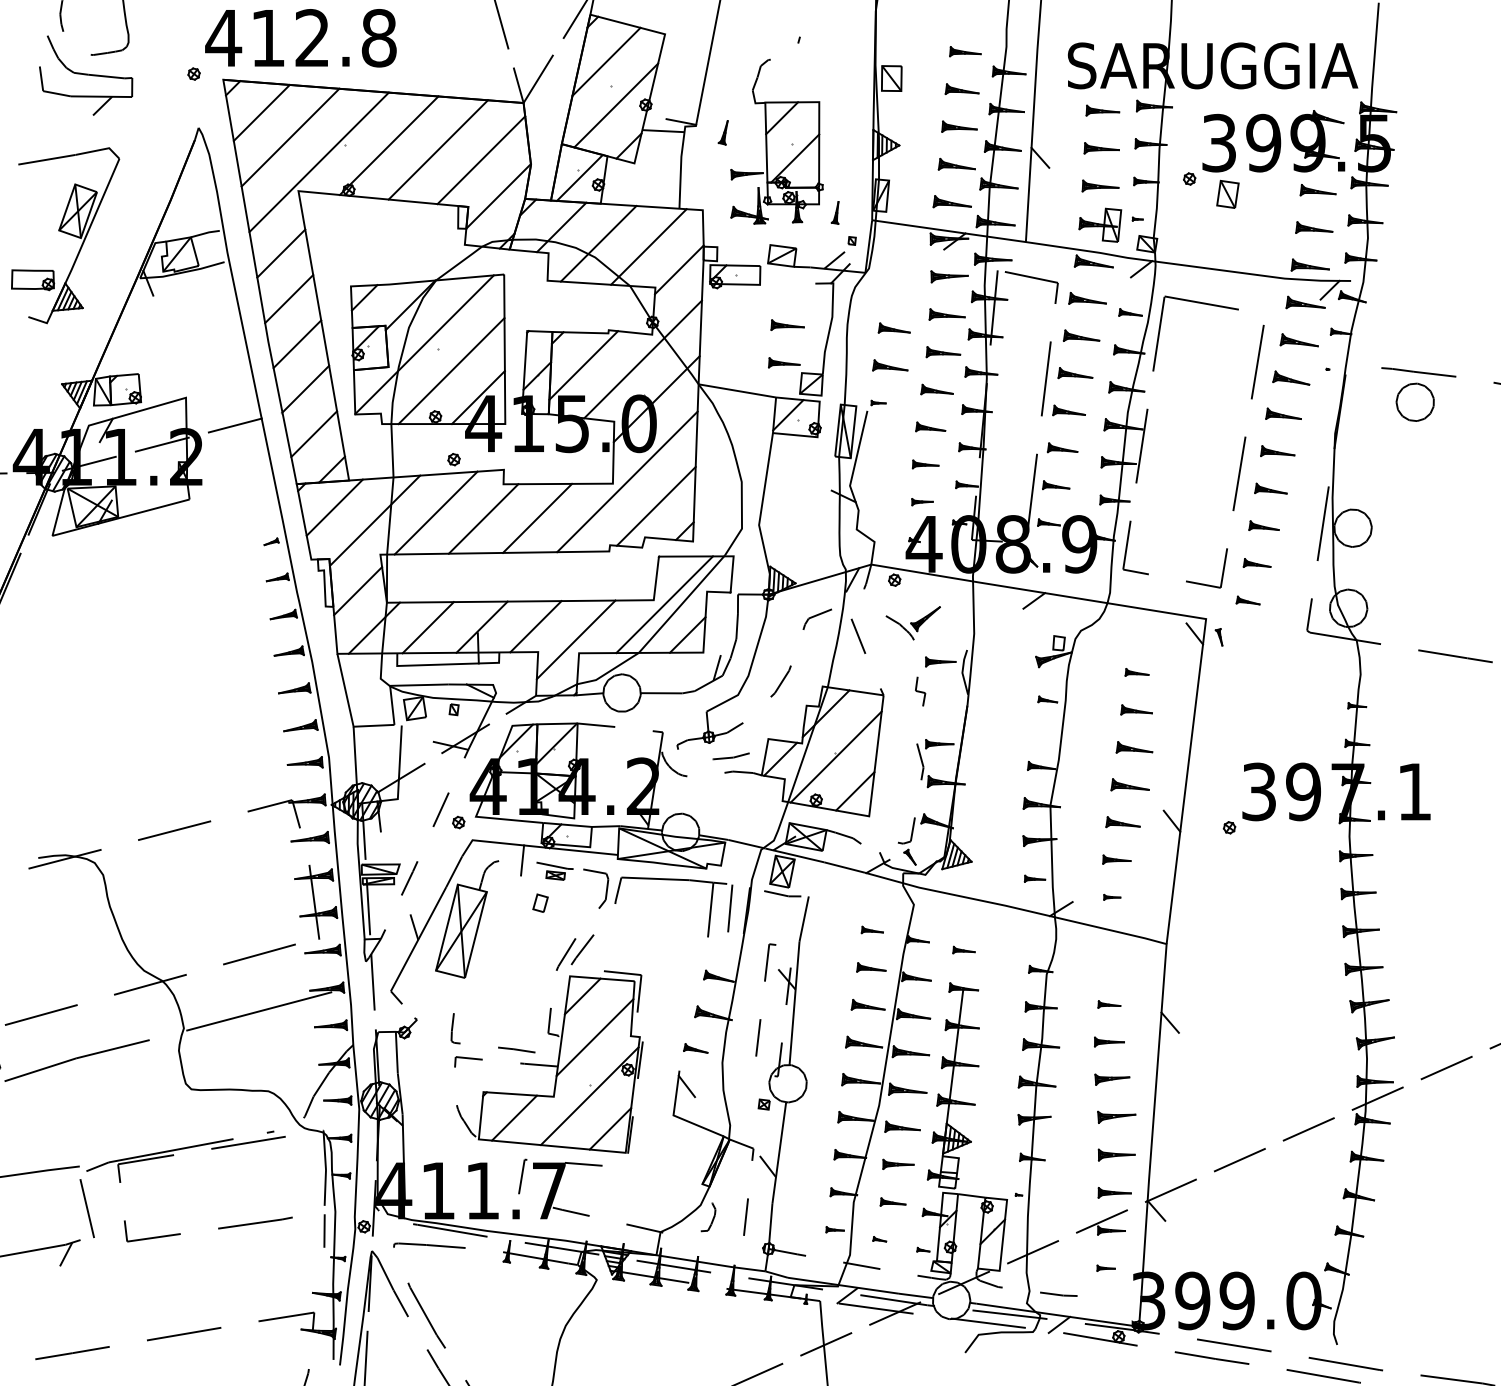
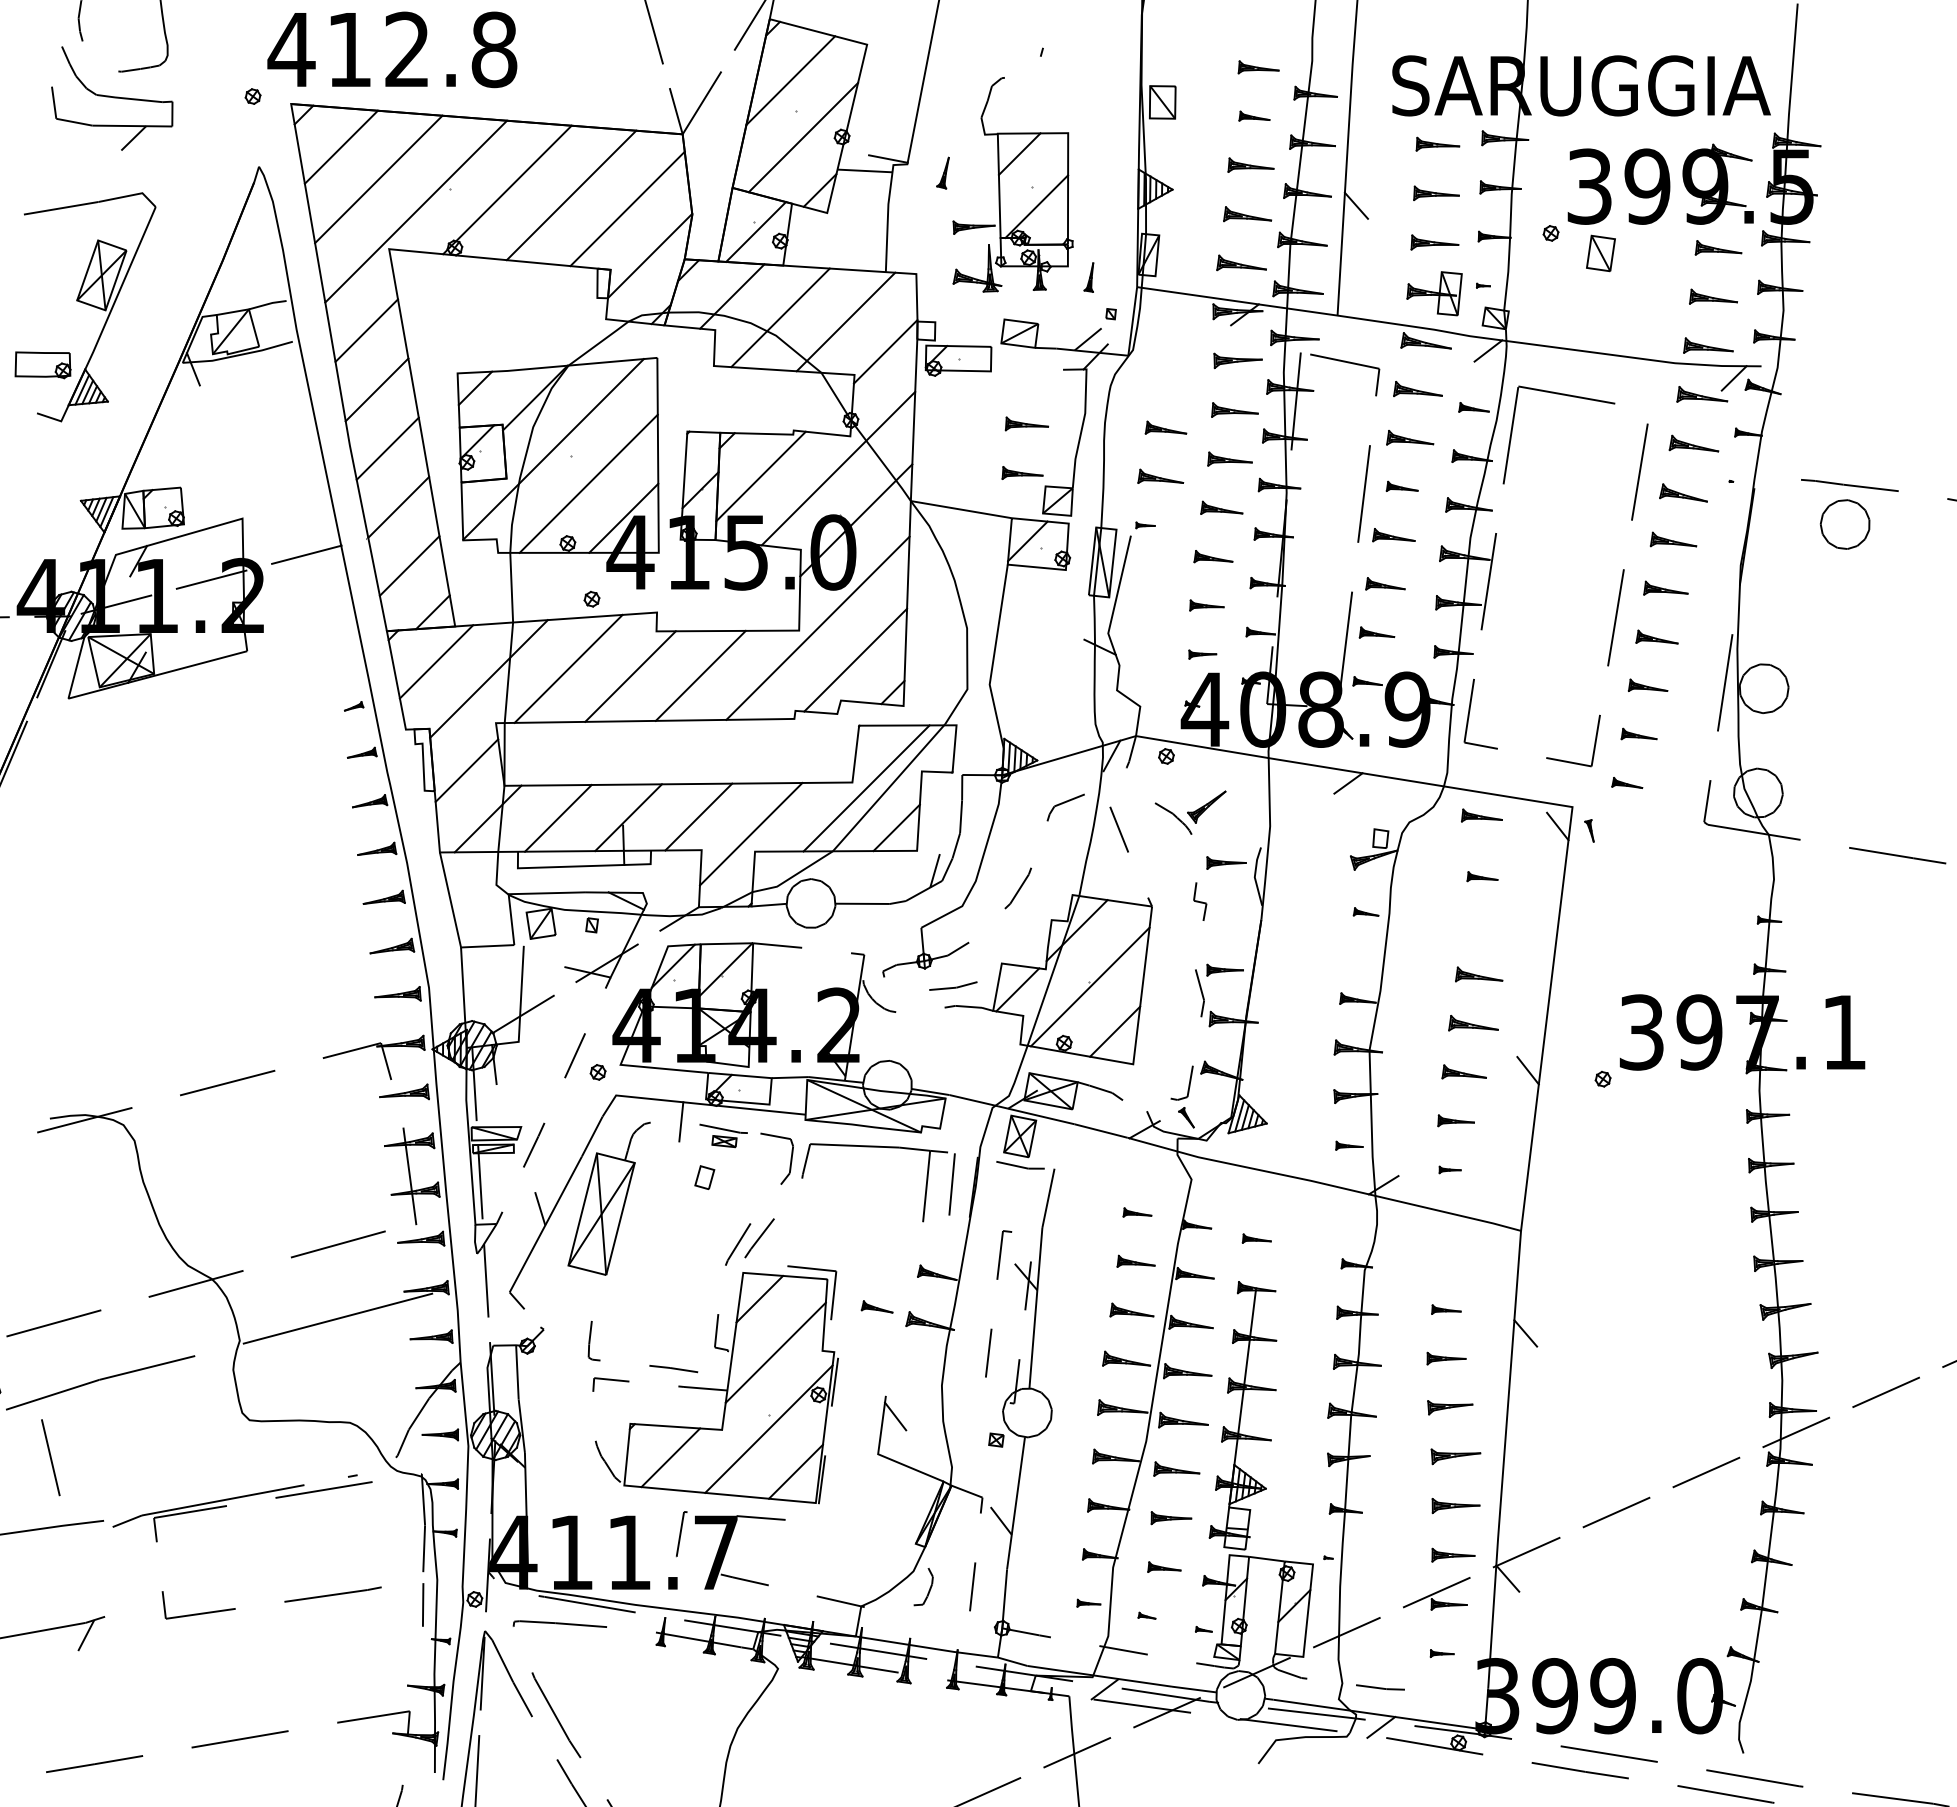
part: (962, 88) -> (1254, 115), size x0.7
part: (1075, 373) -> (1402, 486), size x0.7
part: (1136, 709) -> (1481, 815), moved
part: (695, 1048) -> (876, 1306), moved
line: (87, 1208) -> (50, 1457), moved

